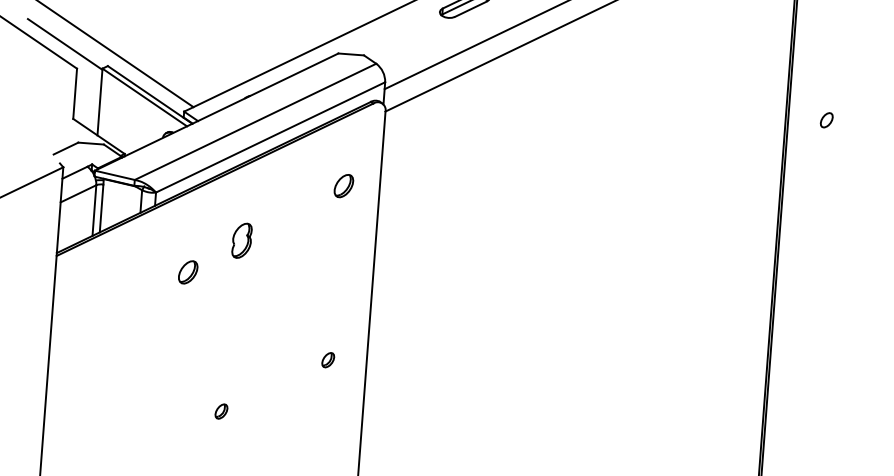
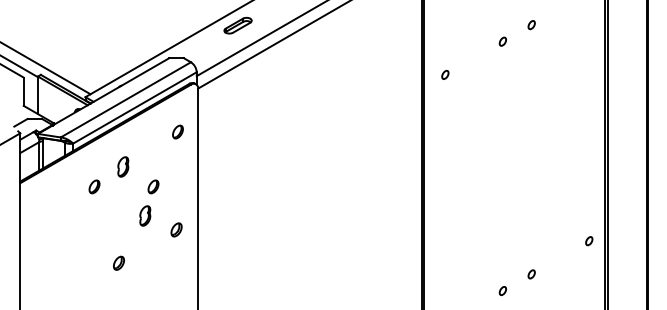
part: (293, 279) -> (153, 186), added
part: (275, 330) -> (145, 215), added
part: (328, 360) -> (176, 230), size x1.6
part: (220, 411) -> (118, 263), size x1.6

